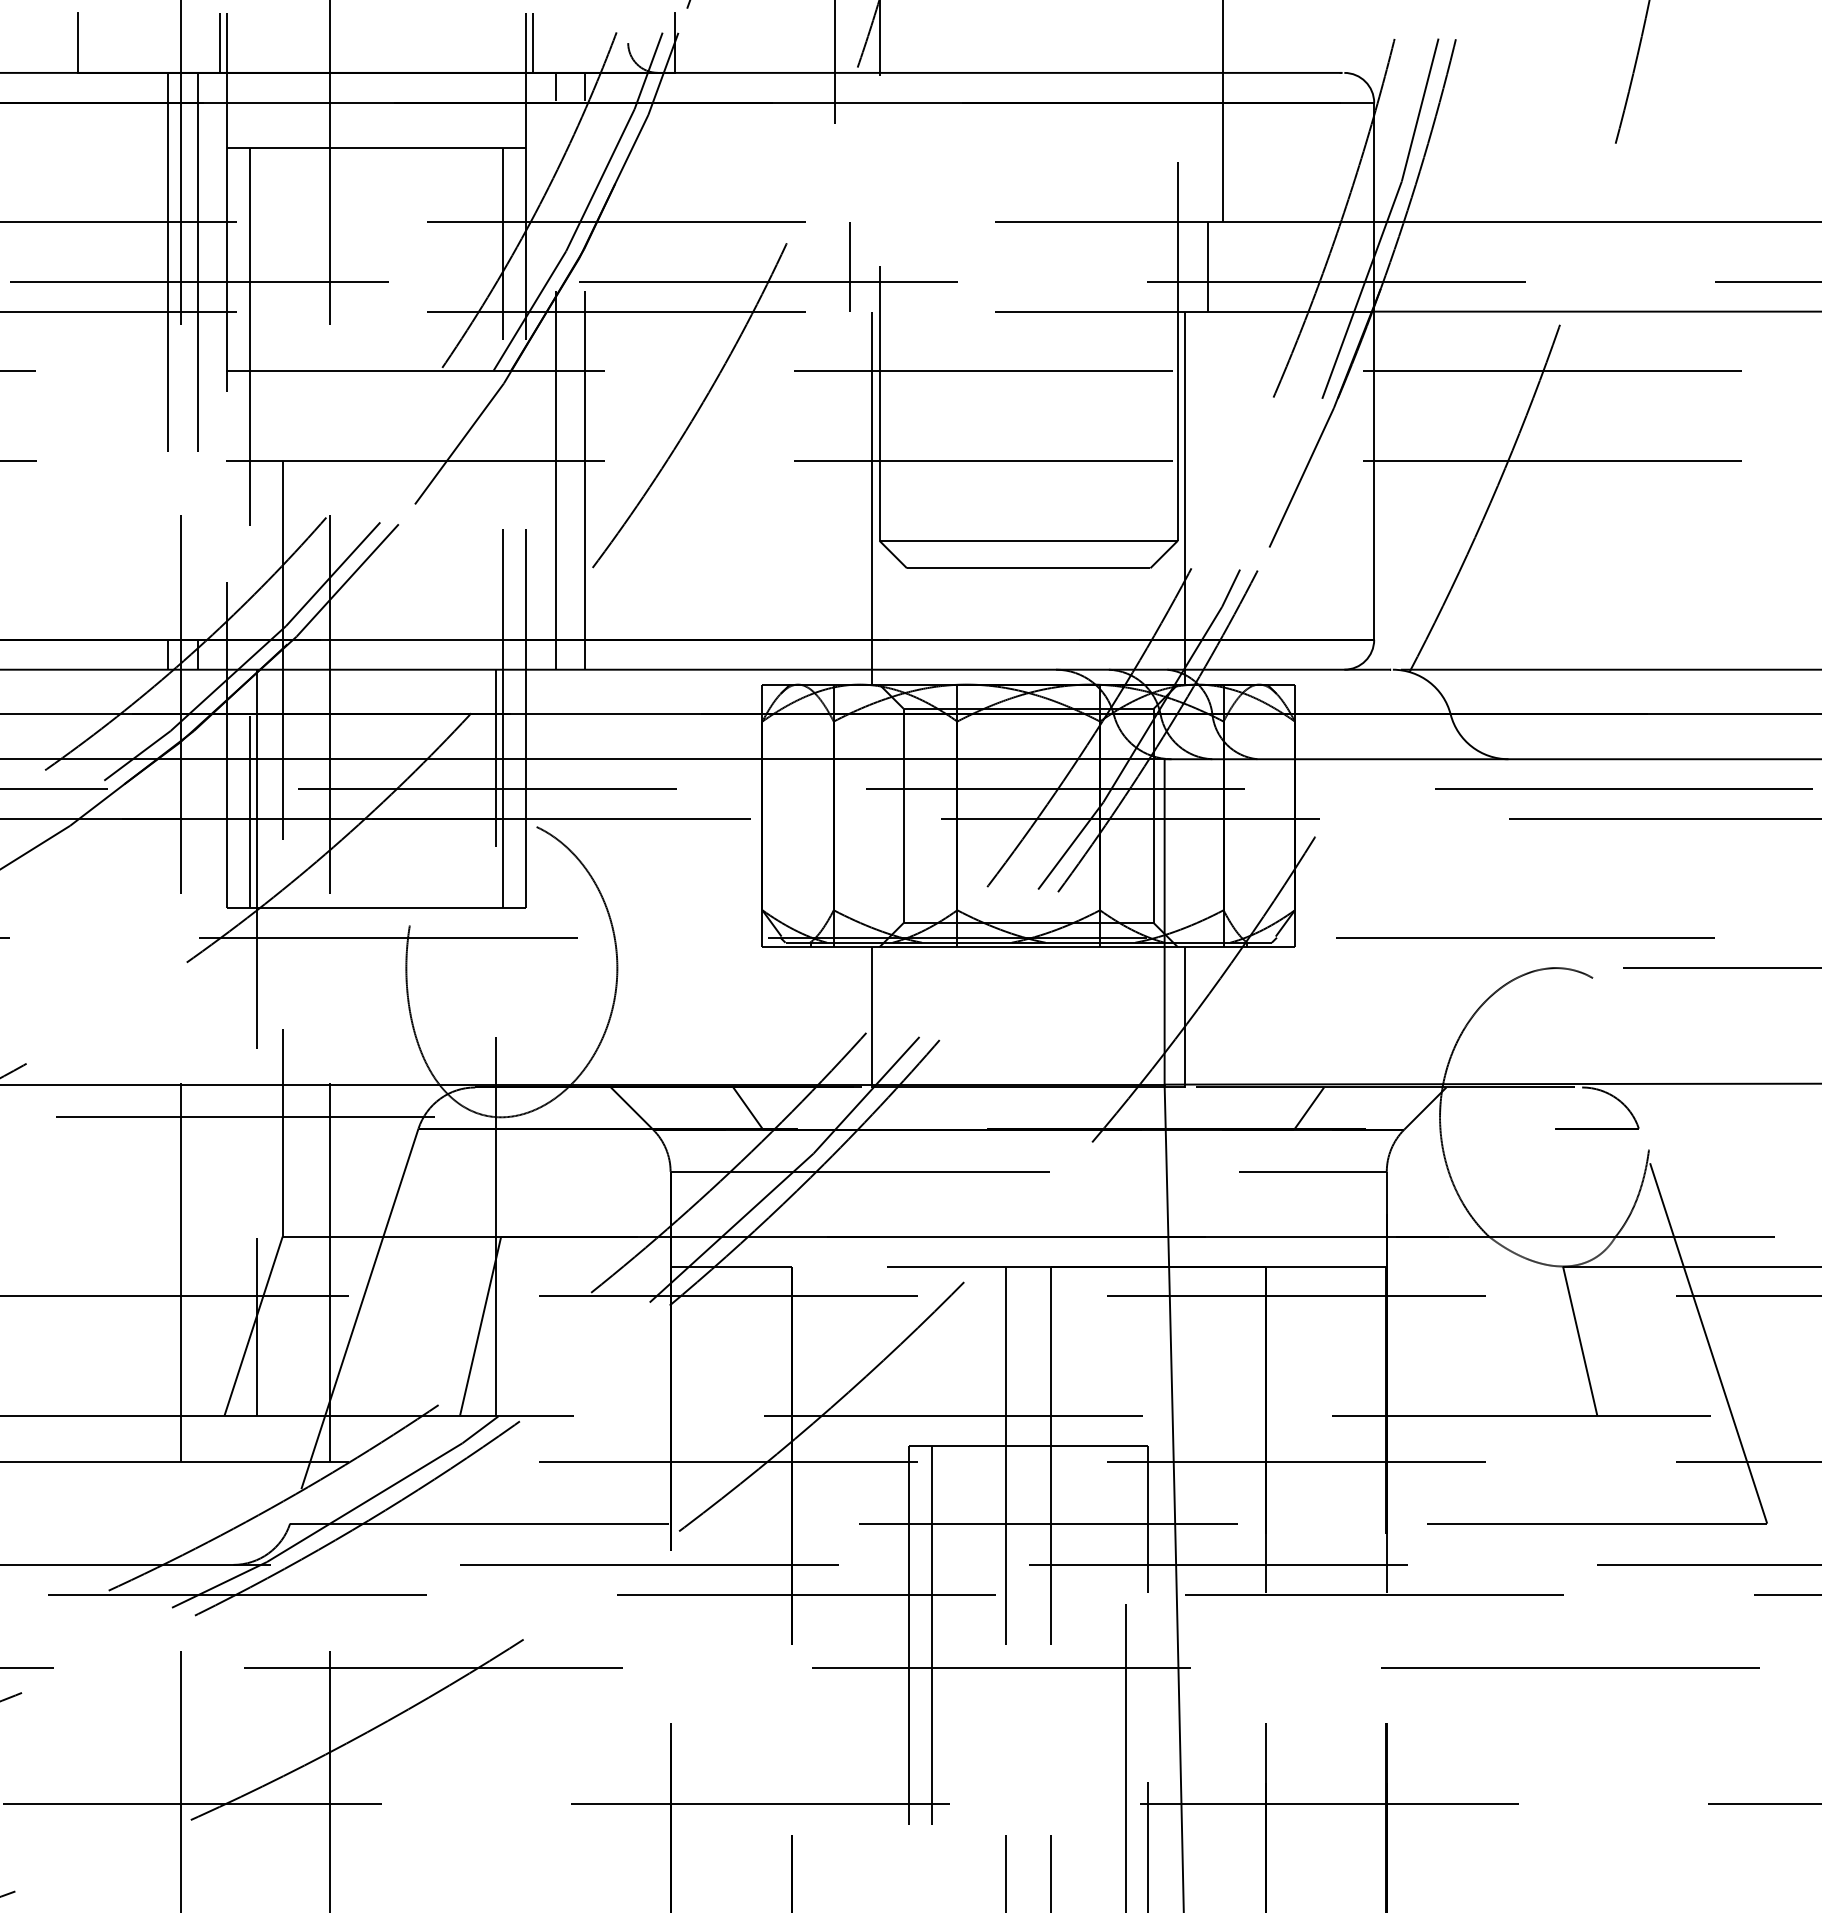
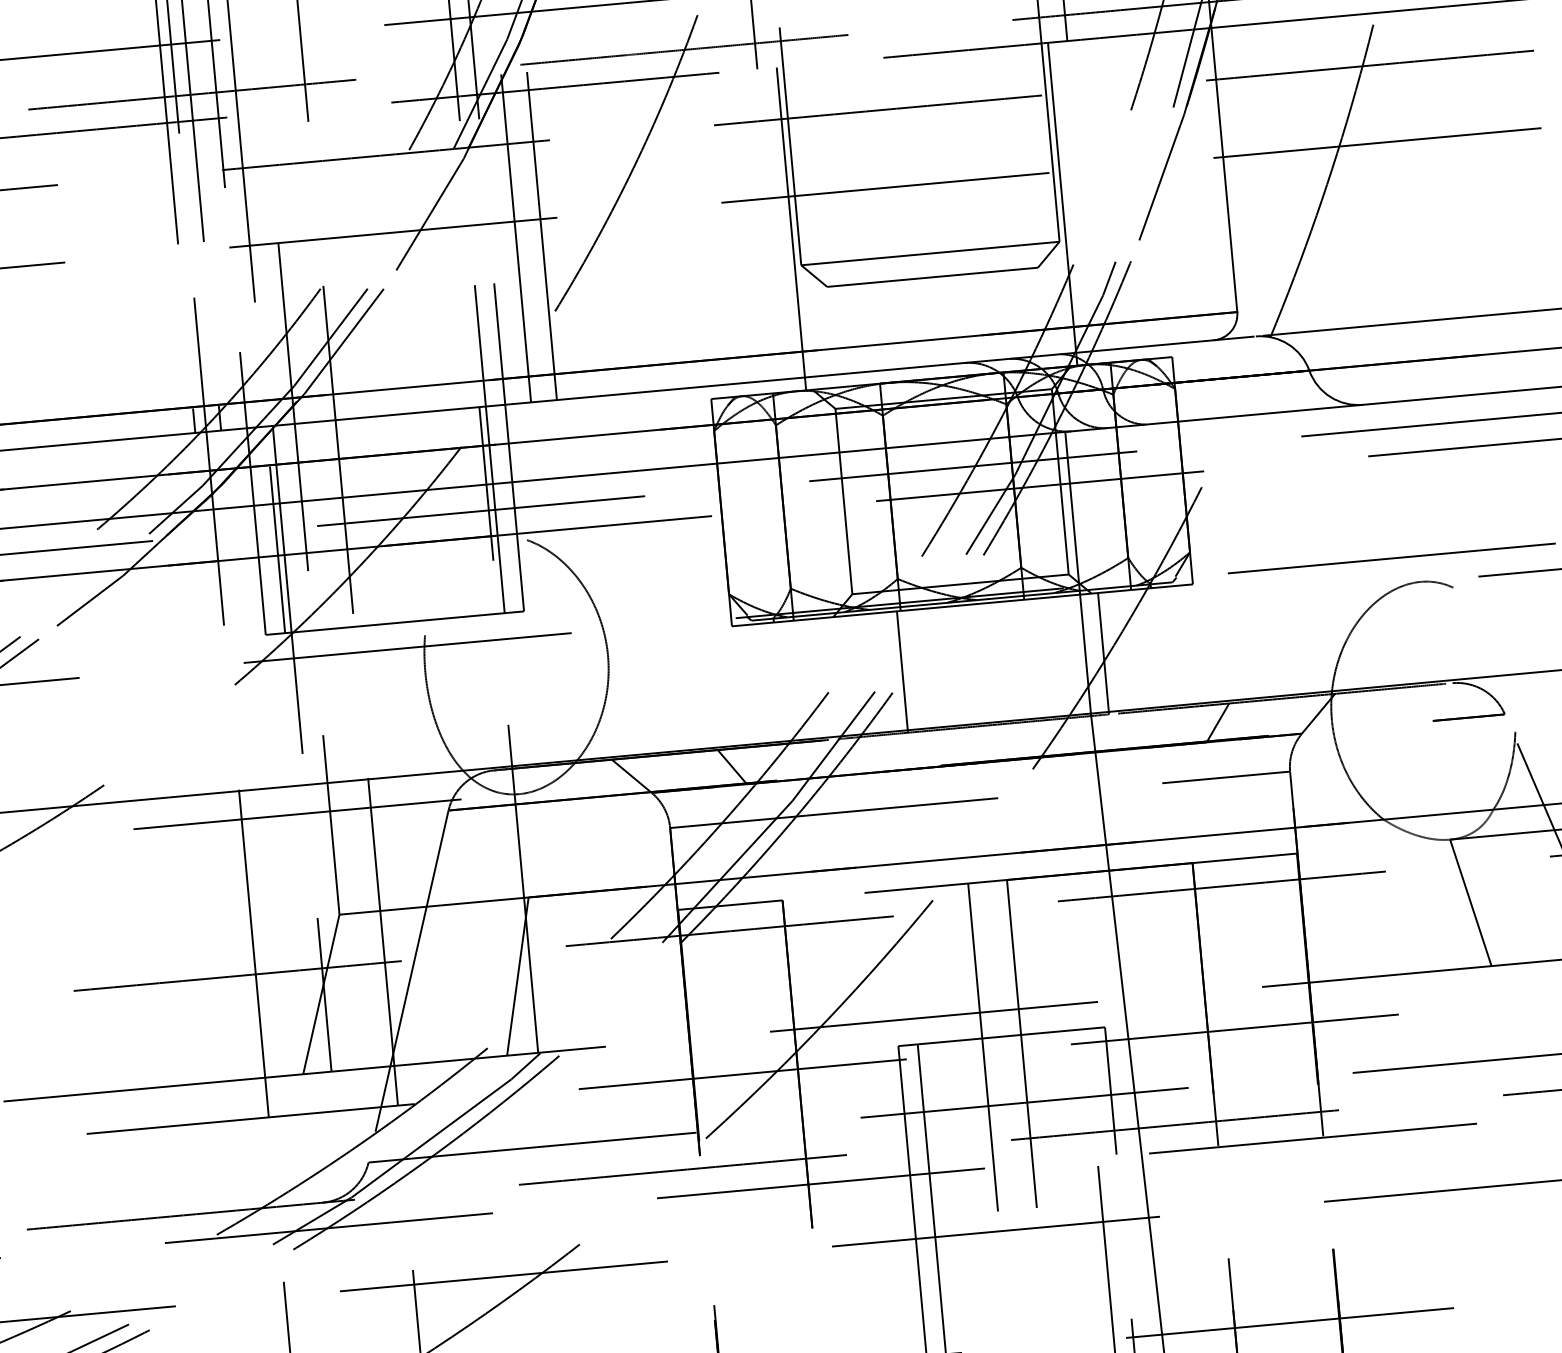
line: (872, 1017) -> (902, 672), moved

